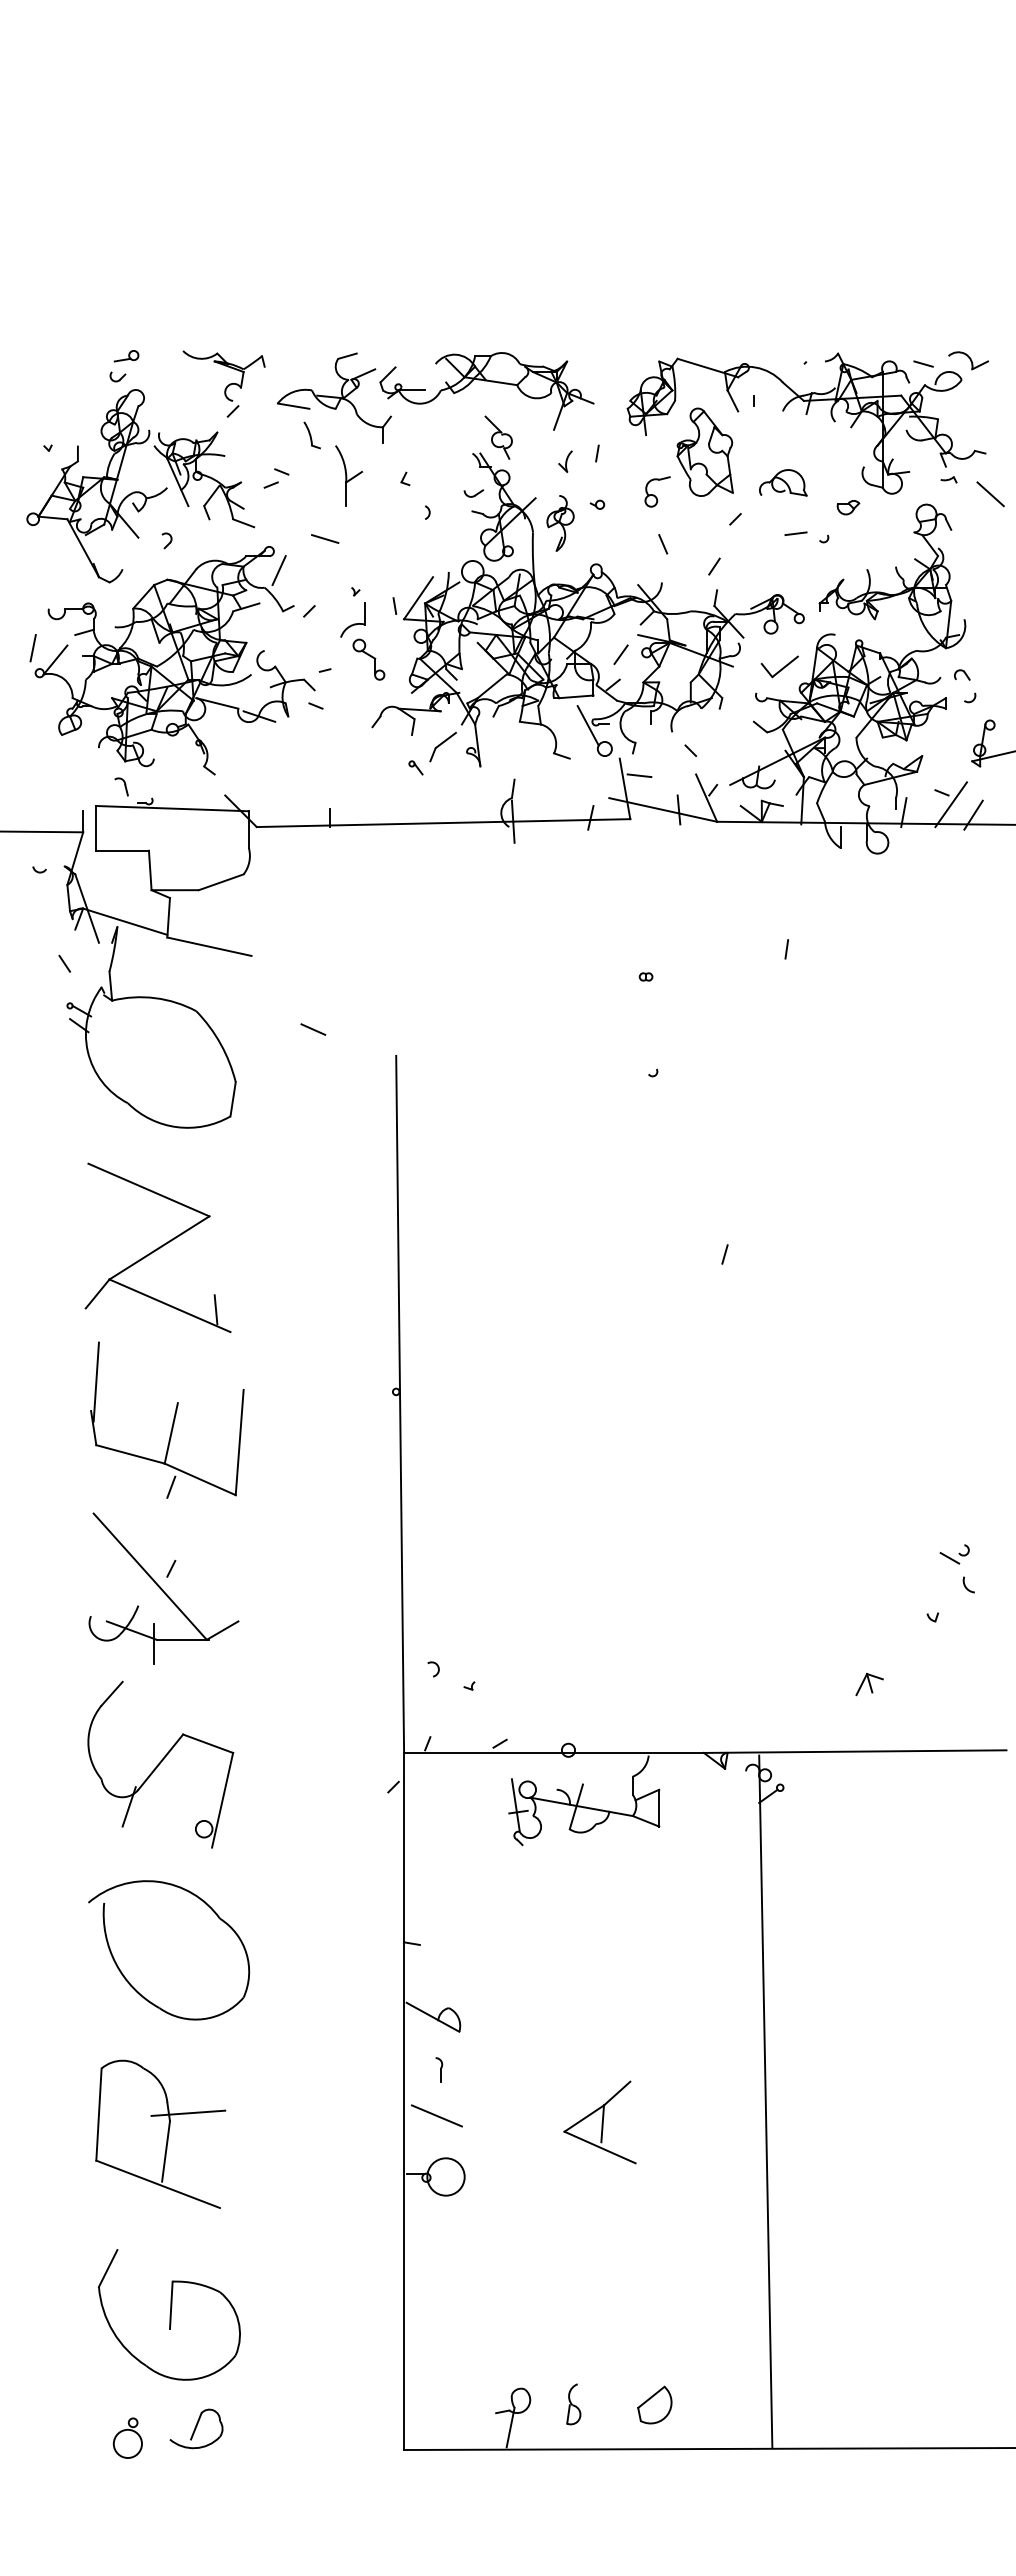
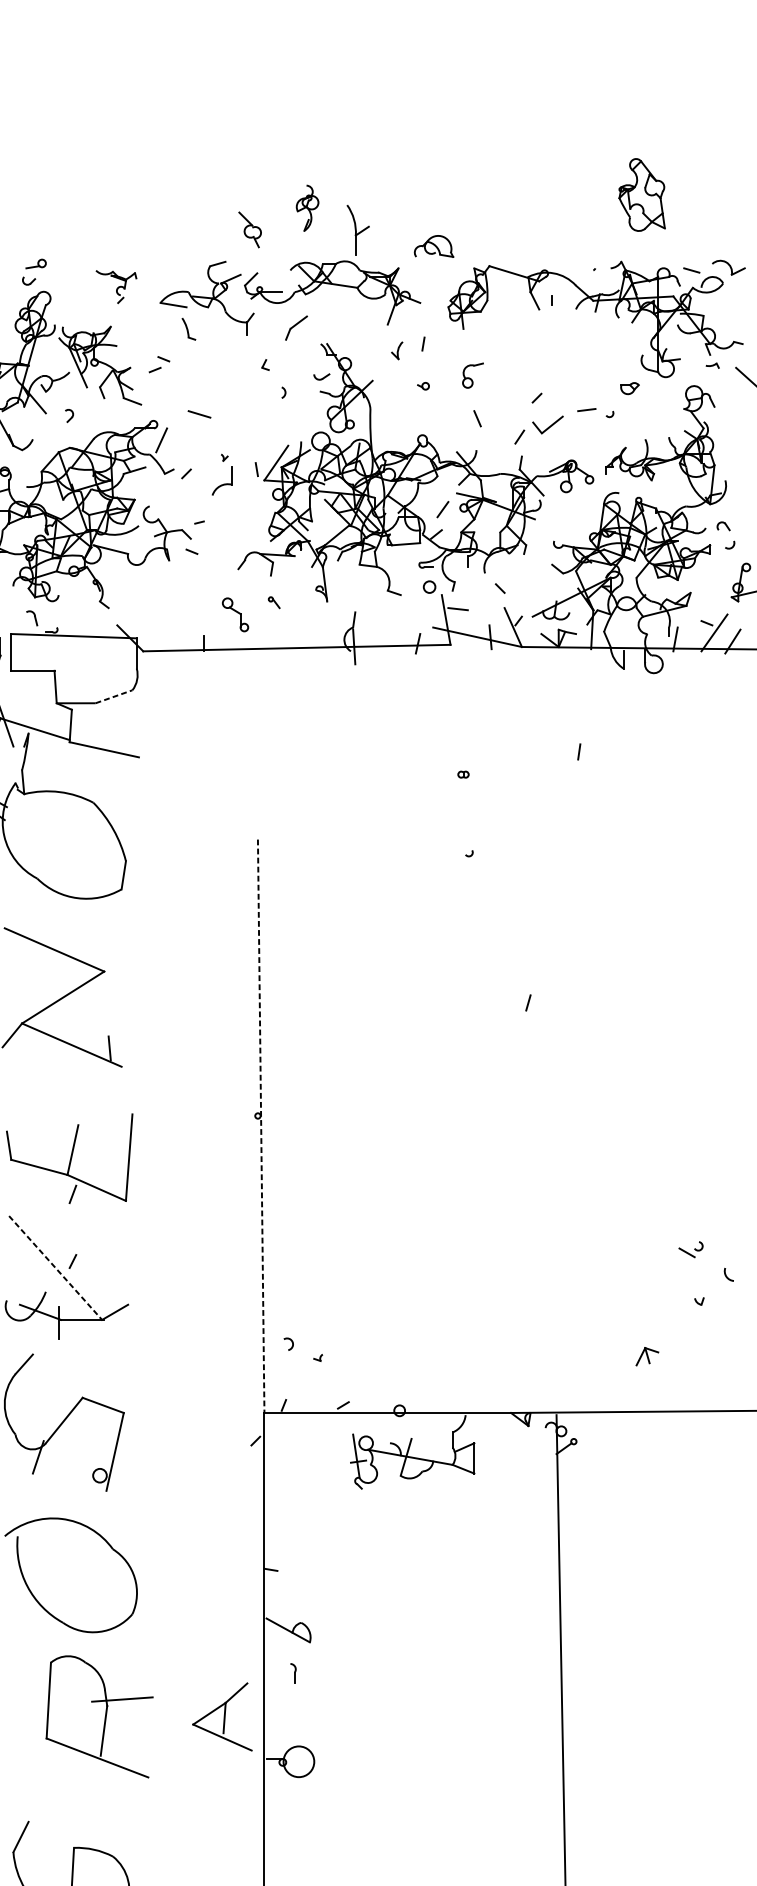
part: (223, 383) -> (115, 286), size x0.6
part: (498, 437) -> (249, 229), moved
part: (704, 451) -> (641, 194), moved
part: (348, 475) -> (357, 229), moved
part: (783, 482) -> (434, 246), moved
part: (560, 523) -> (307, 208), moved
part: (368, 659) -> (235, 614), moved
part: (779, 666) -> (547, 424), moved
line: (259, 716) -> (145, 560), removed
line: (587, 725) -> (415, 567), removed
part: (442, 747) -> (296, 328), moved
line: (221, 882) -> (114, 696), solid -> dashed
line: (313, 1029) -> (189, 817), removed
line: (95, 1381) -> (10, 1107), removed
line: (400, 1404) -> (261, 1126), solid -> dashed
part: (954, 1554) -> (690, 1249), moved
line: (150, 1576) -> (55, 1267), solid -> dashed
line: (436, 2115) -> (291, 1711), removed
part: (599, 2122) -> (222, 1716), moved
part: (167, 2133) -> (105, 1716), moved

